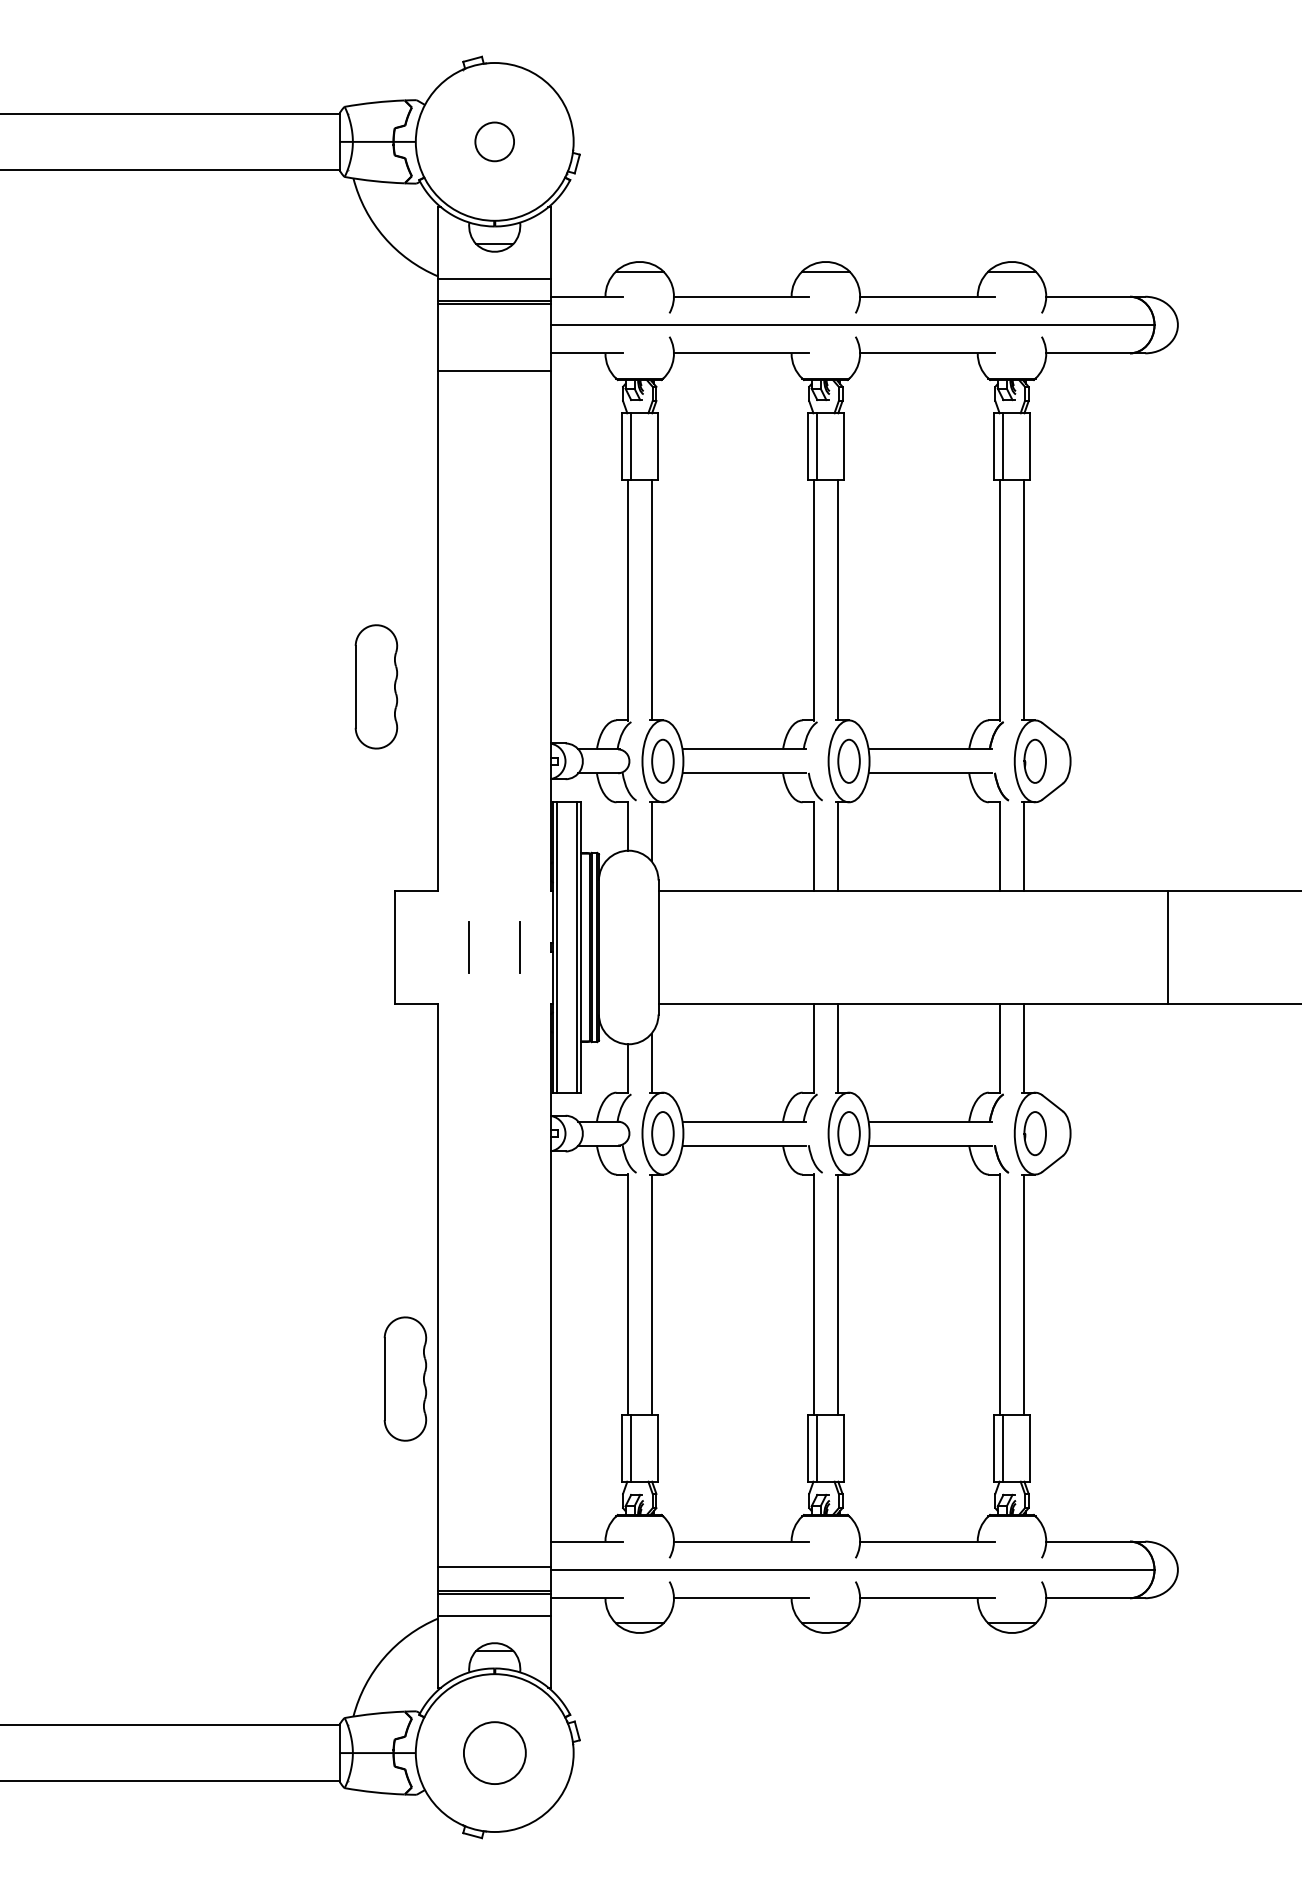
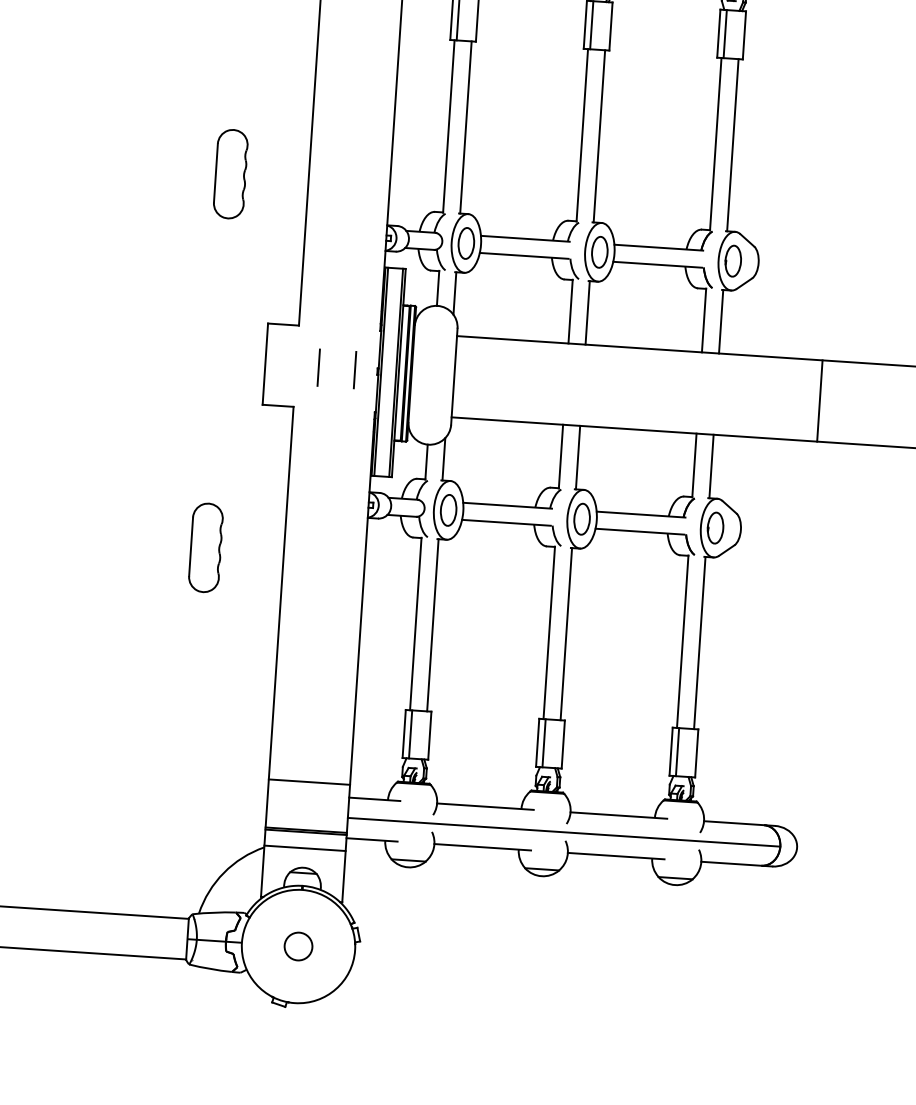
part: (376, 686) -> (230, 173), moved
part: (405, 1378) -> (206, 547), moved
line: (494, 1566) -> (309, 781), moved
circle: (494, 1752) -> (298, 946), size x0.62

